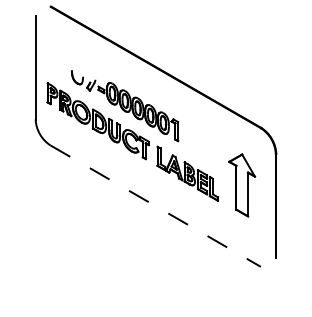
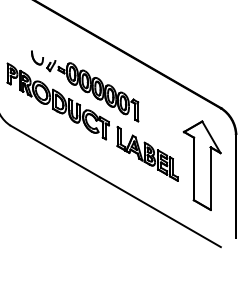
part: (241, 185) -> (201, 165), size x1.43
line: (156, 206) -> (116, 186), dashed -> solid

